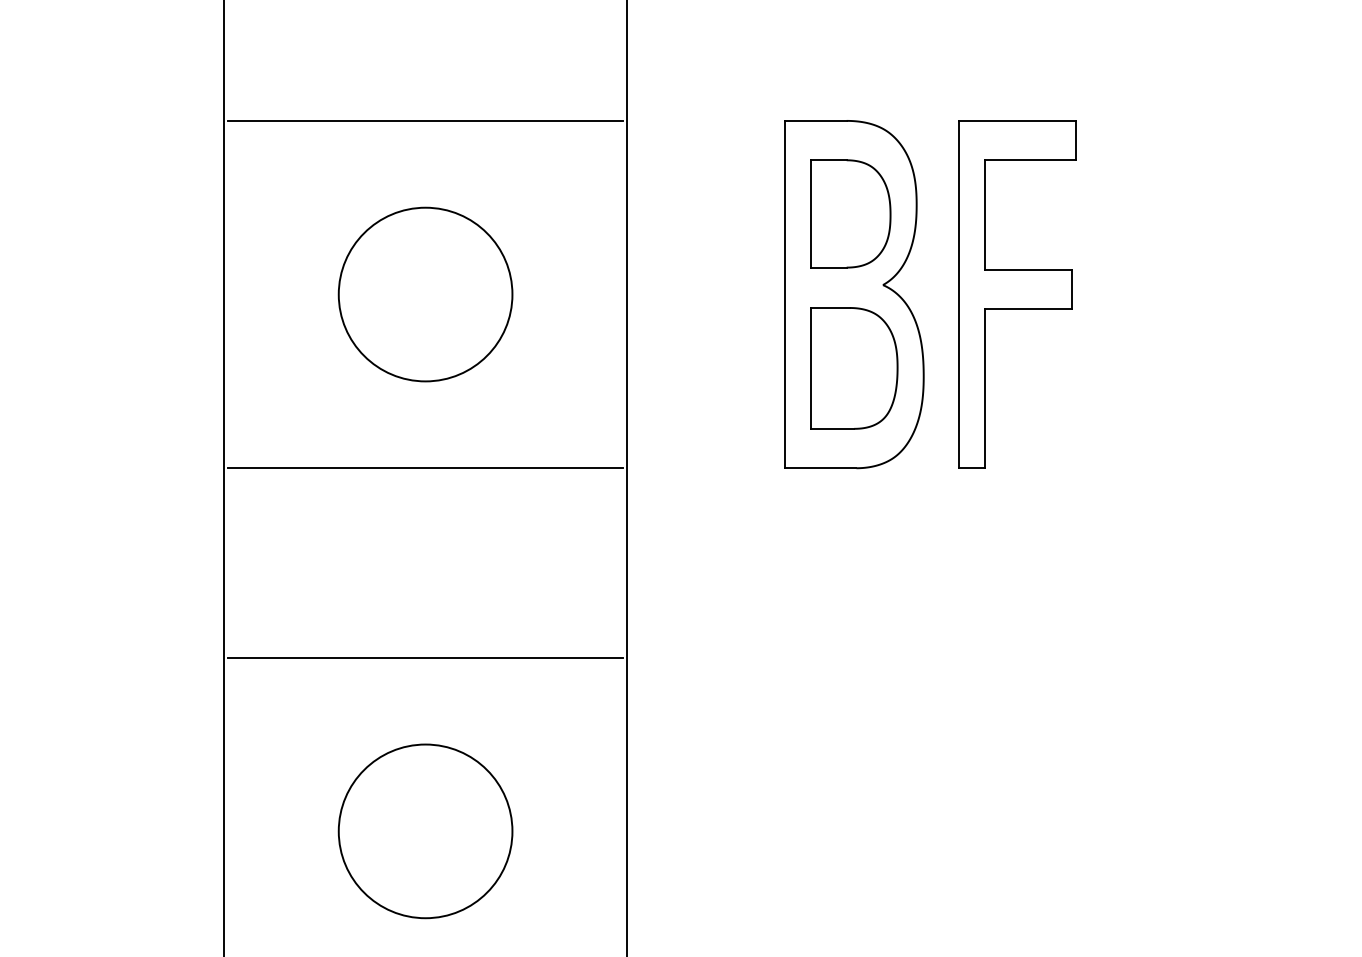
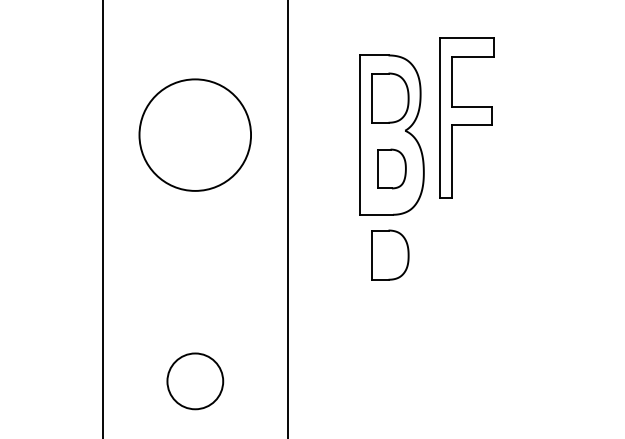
line: (423, 121) -> (194, 55), removed
circle: (425, 293) -> (195, 134), size x1.4
part: (1016, 293) -> (466, 117), moved
part: (853, 367) -> (391, 168), size x0.7
line: (423, 467) -> (194, 214), removed
part: (851, 554) -> (390, 254), added
line: (423, 657) -> (194, 301), removed
circle: (425, 831) -> (195, 381), size x0.7

